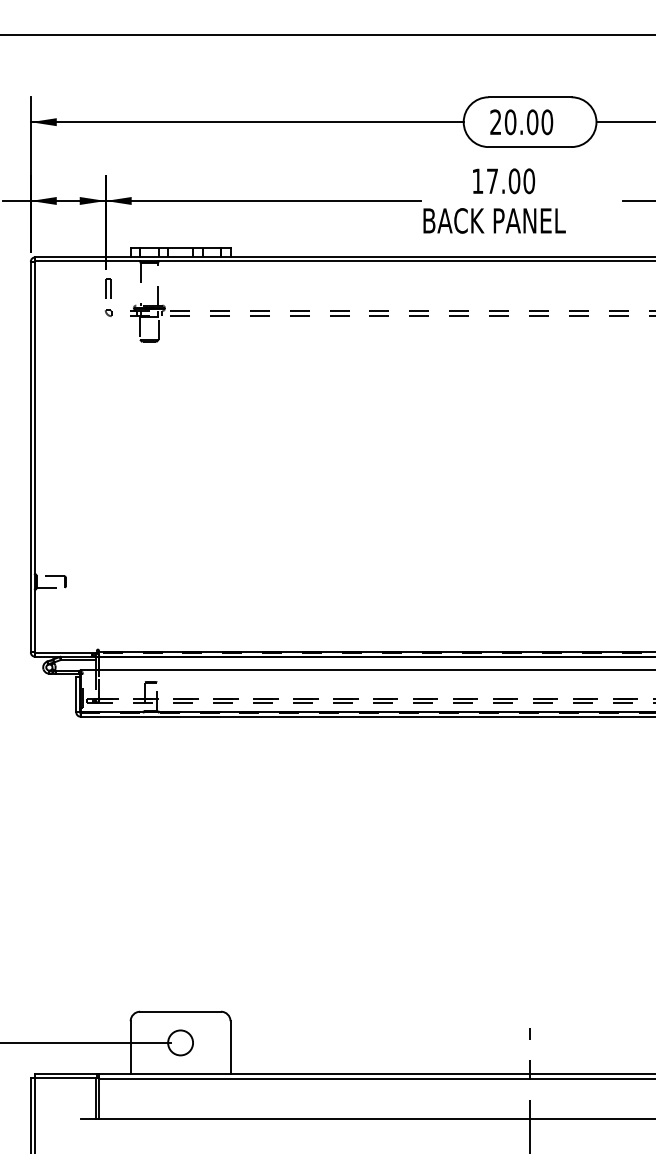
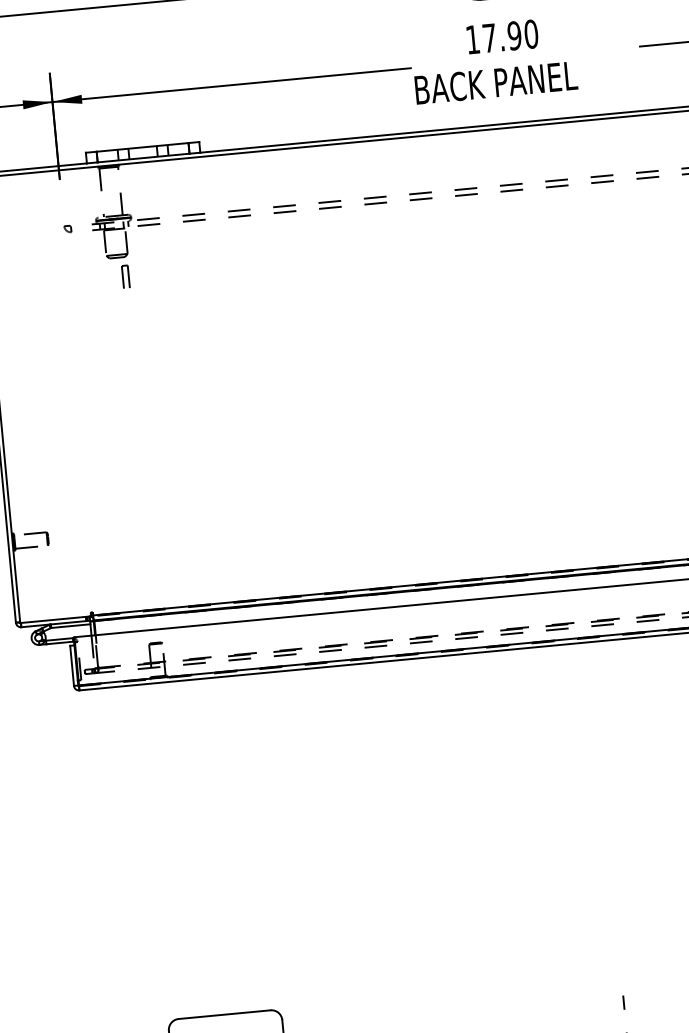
text: (514, 181) -> (514, 36), 17.00 -> 17.90
part: (108, 288) -> (126, 276), moved

